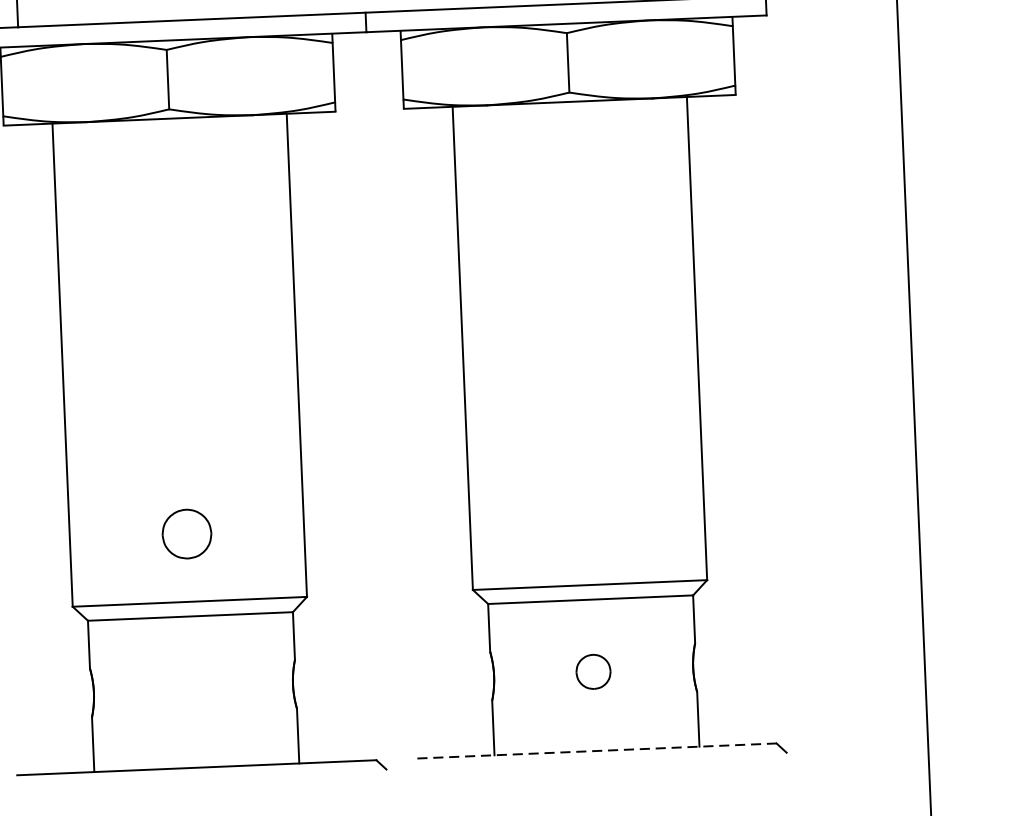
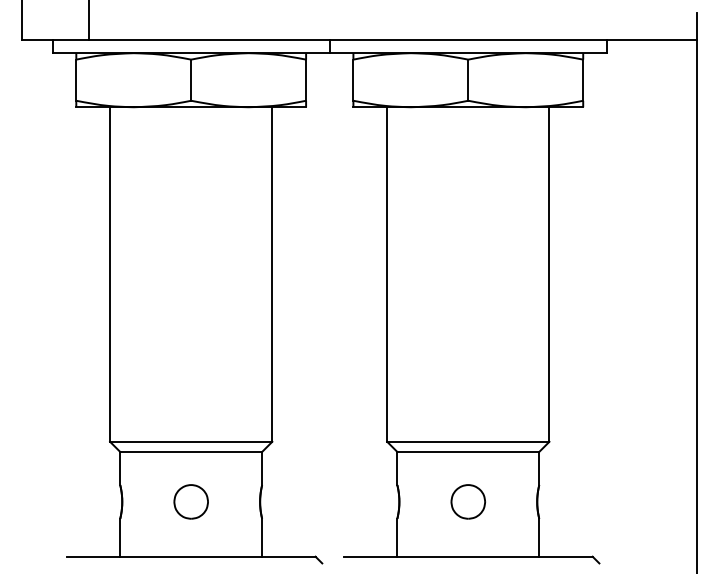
part: (185, 533) -> (190, 501), moved
part: (592, 671) -> (467, 501), size x1.43
line: (597, 750) -> (468, 556), dashed -> solid

